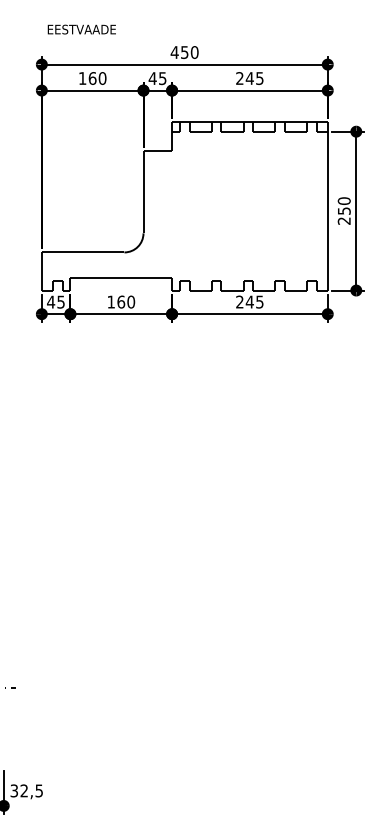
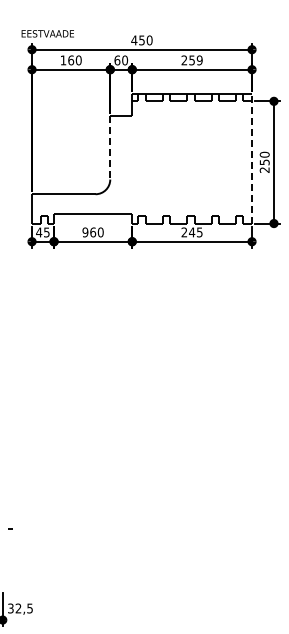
text: (81, 29) -> (47, 33), moved
text: (158, 78) -> (121, 60), 45 -> 60
text: (254, 78) -> (195, 60), 245 -> 259
line: (143, 191) -> (110, 147), solid -> dashed
line: (328, 205) -> (252, 158), solid -> dashed
text: (111, 302) -> (85, 232), 160 -> 960

